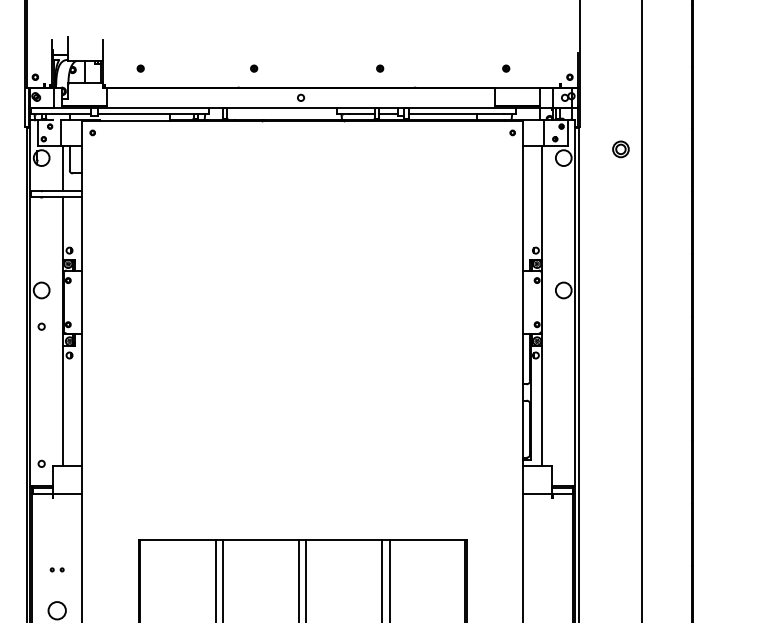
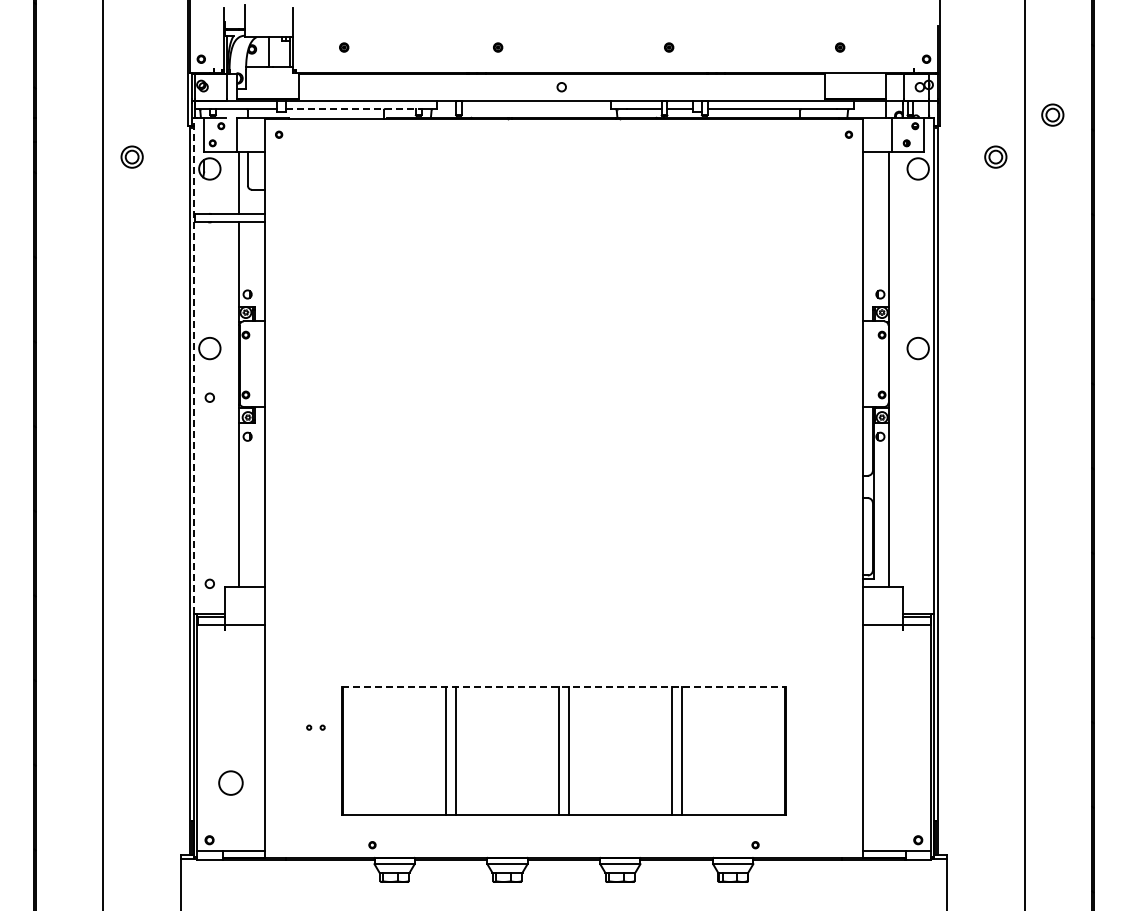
line: (148, 113) -> (354, 108), solid -> dashed
part: (662, 117) -> (1052, 114), added
line: (30, 302) -> (194, 365), solid -> dashed
line: (303, 540) -> (564, 687), solid -> dashed
part: (56, 569) -> (315, 727), moved

